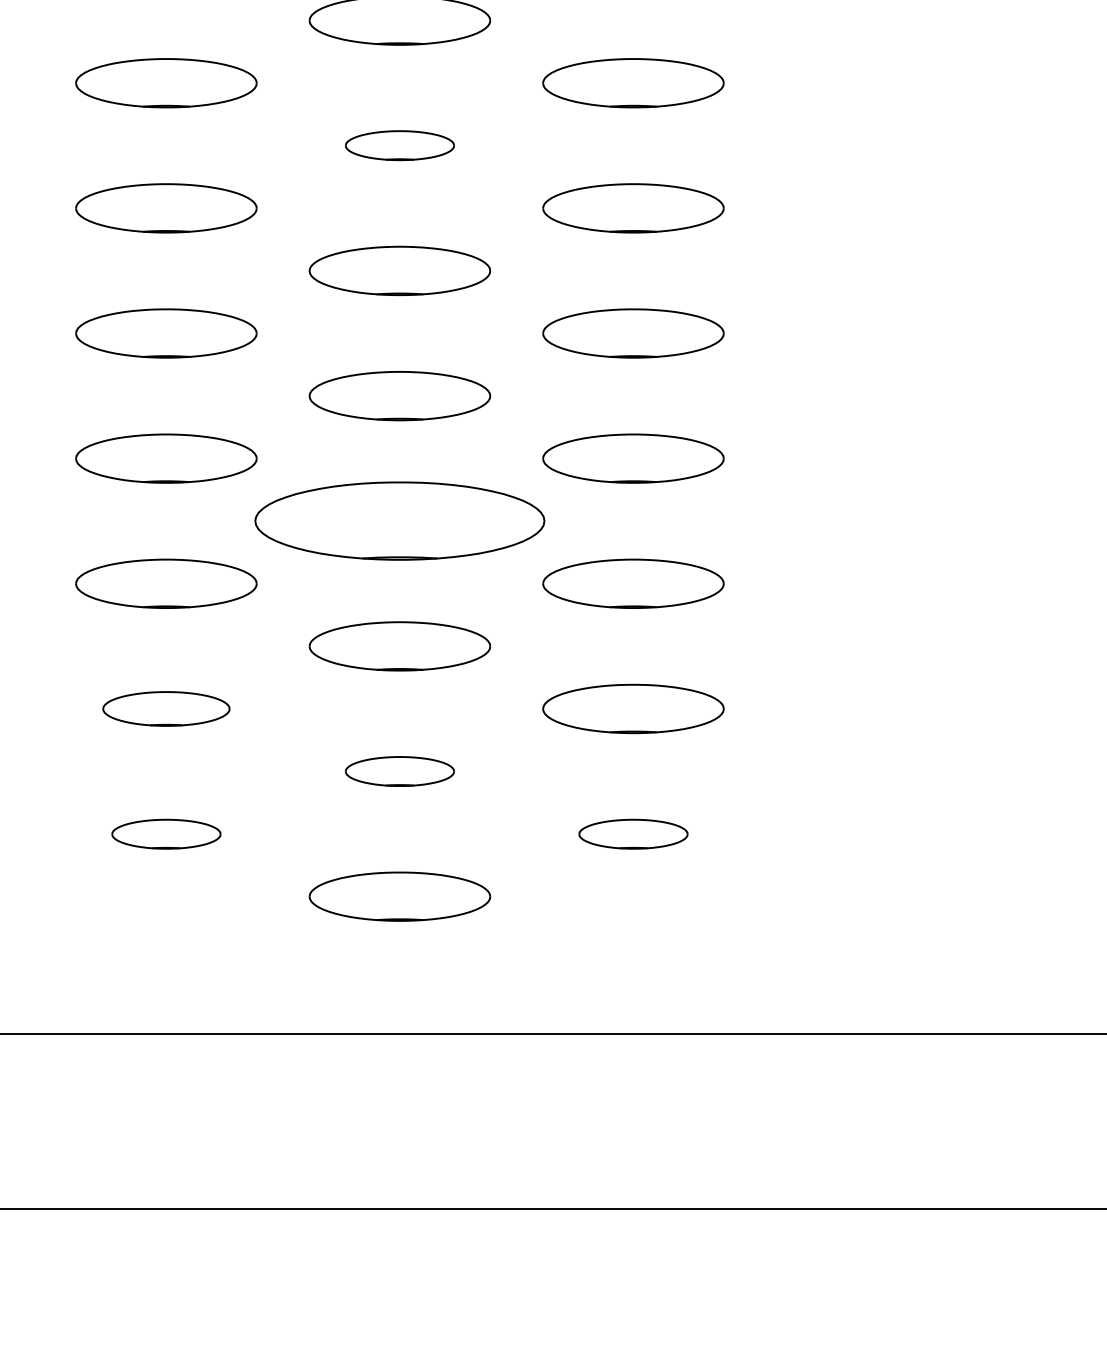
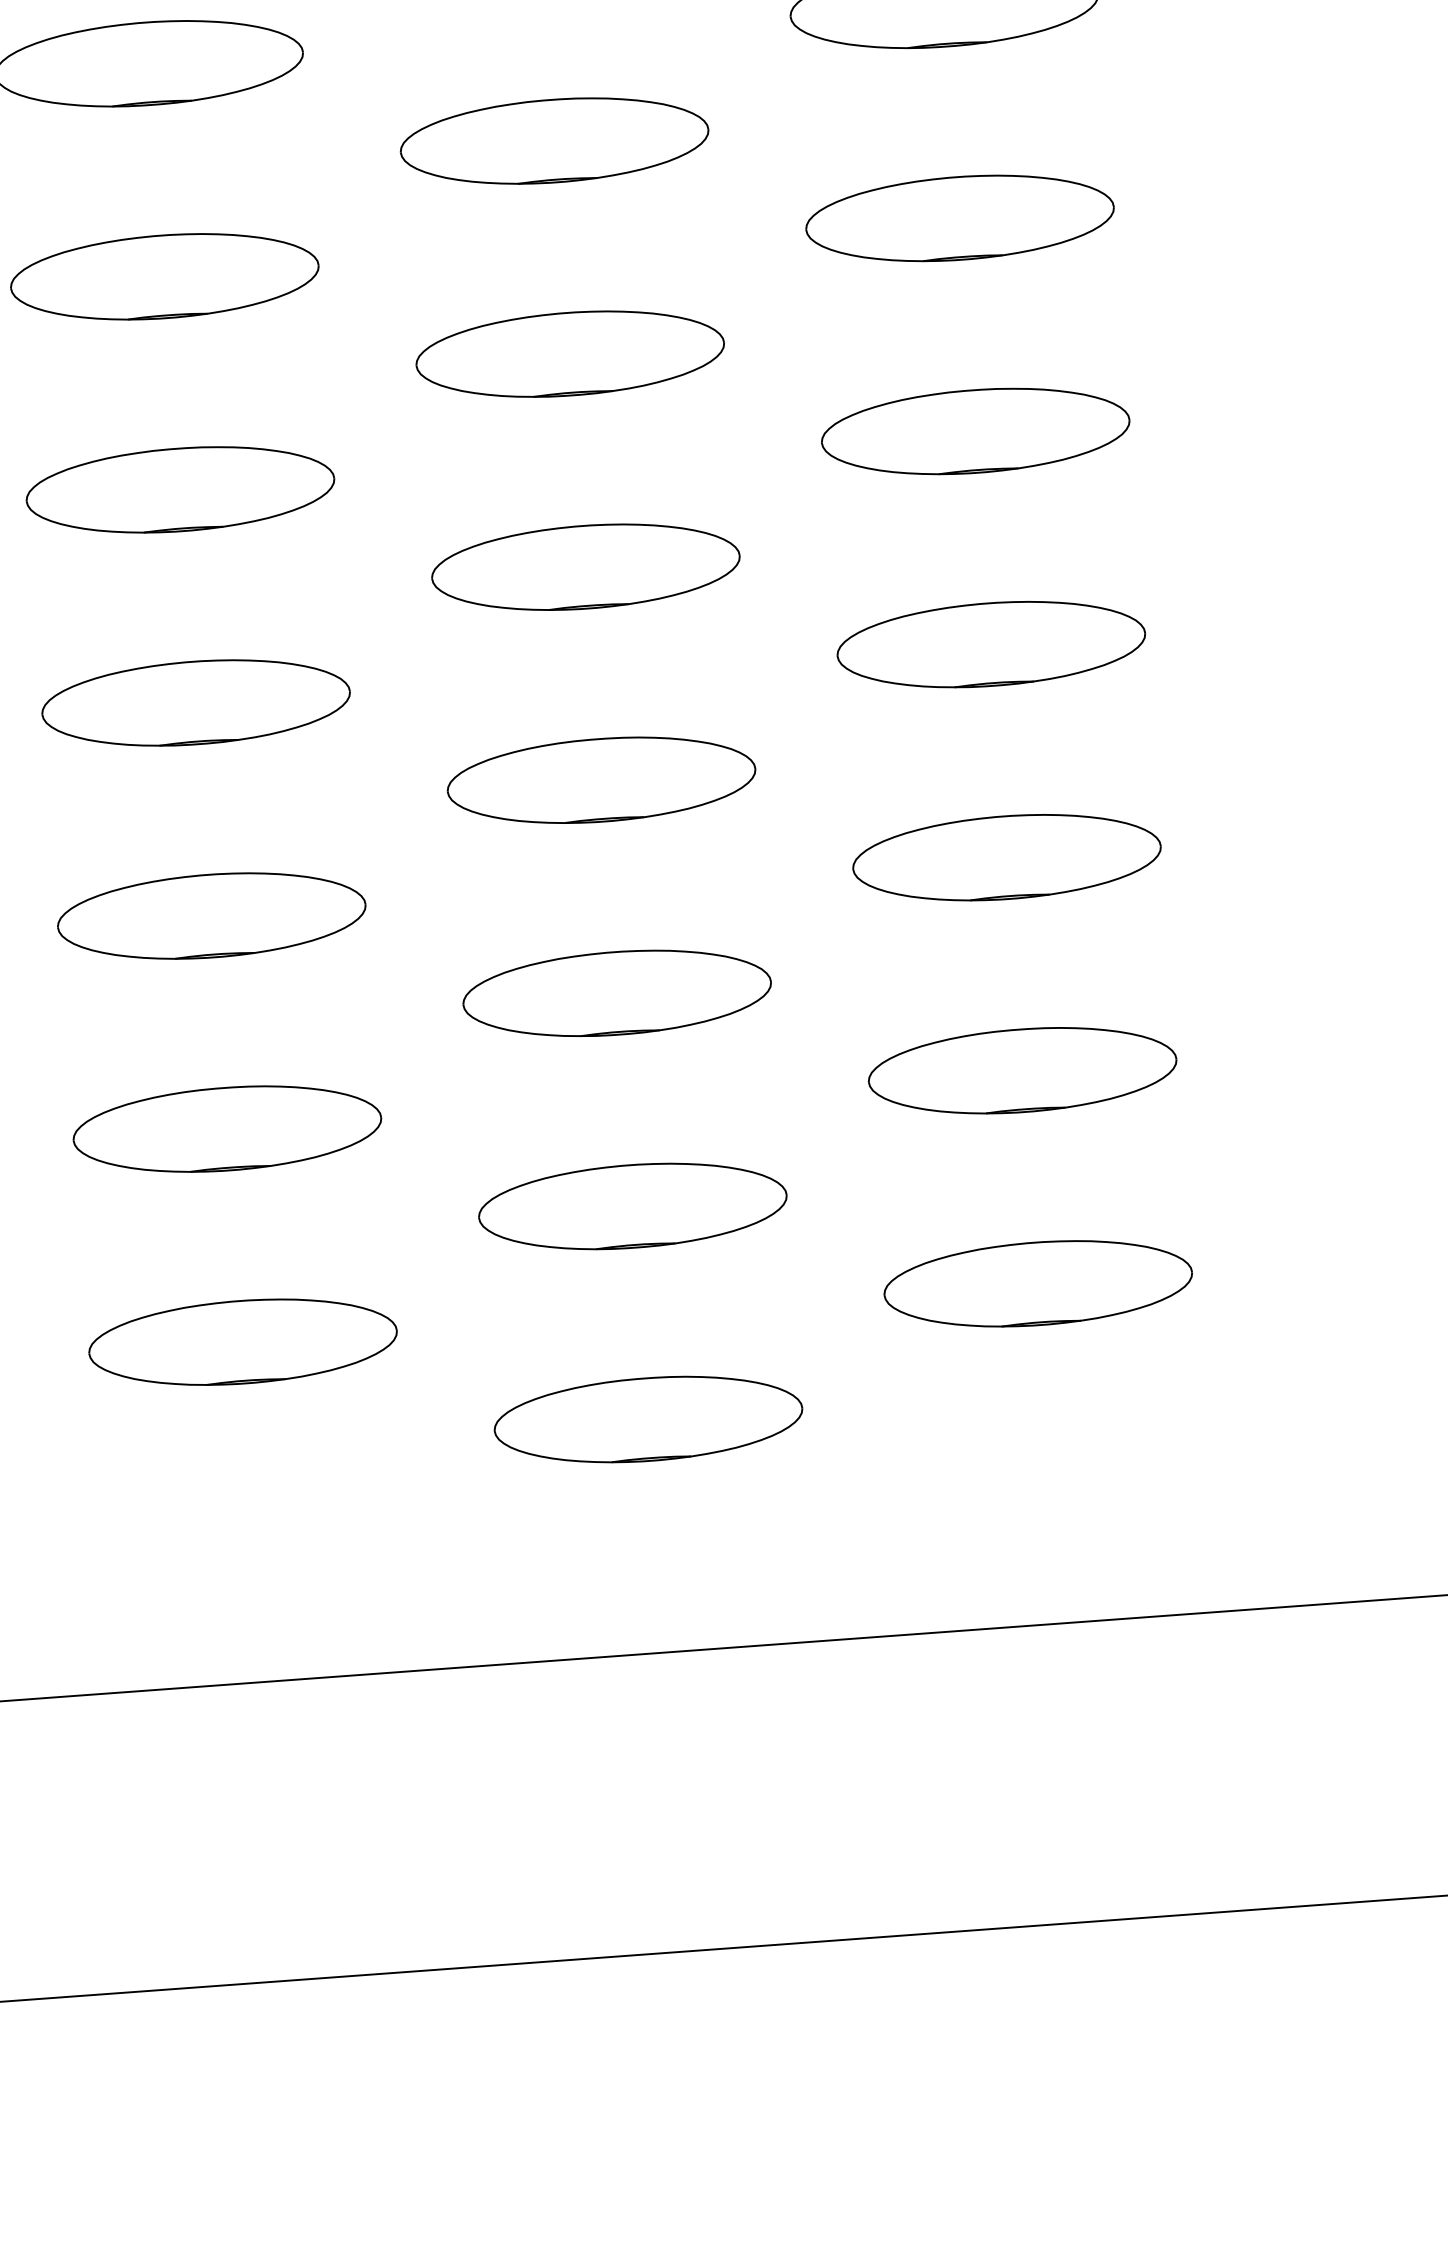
part: (399, 145) -> (553, 140), size x1.67
part: (399, 521) -> (600, 780), size x0.62
part: (166, 708) -> (227, 1128), size x1.43
part: (399, 771) -> (632, 1206), size x1.67
part: (166, 834) -> (243, 1342), size x1.67
part: (633, 834) -> (1038, 1284), size x1.67

